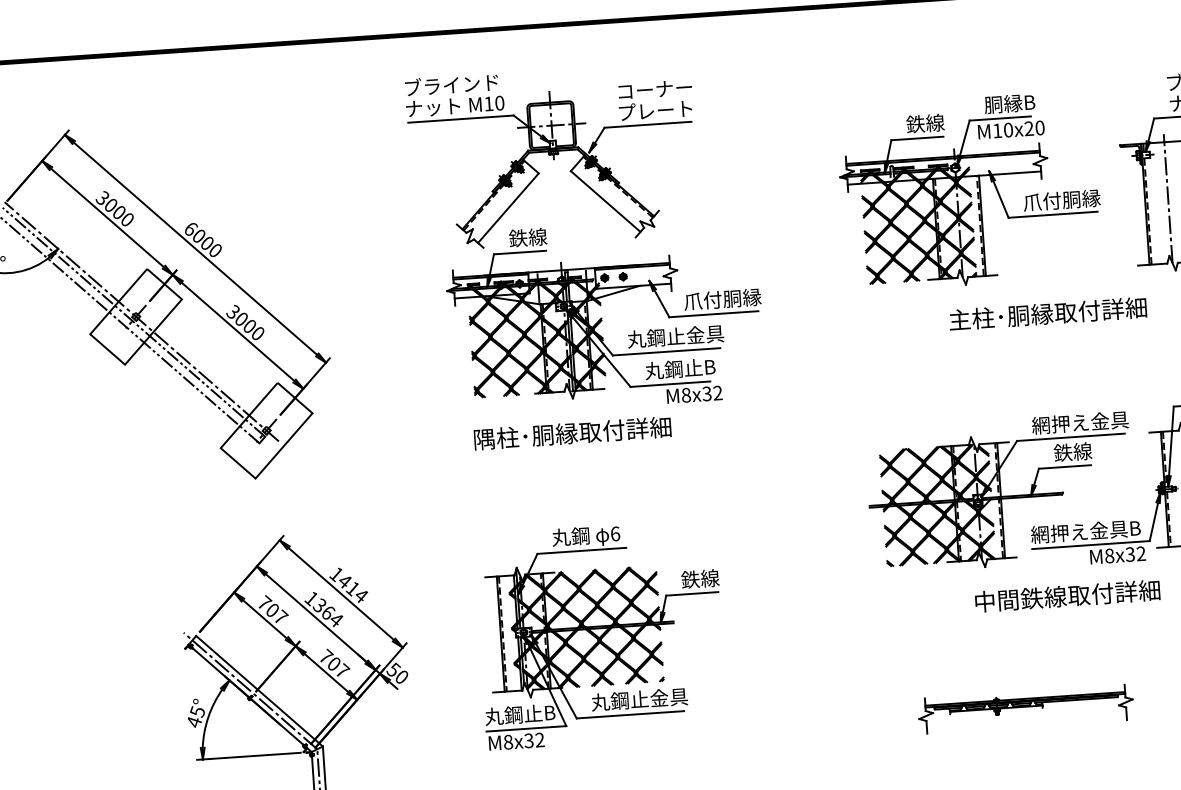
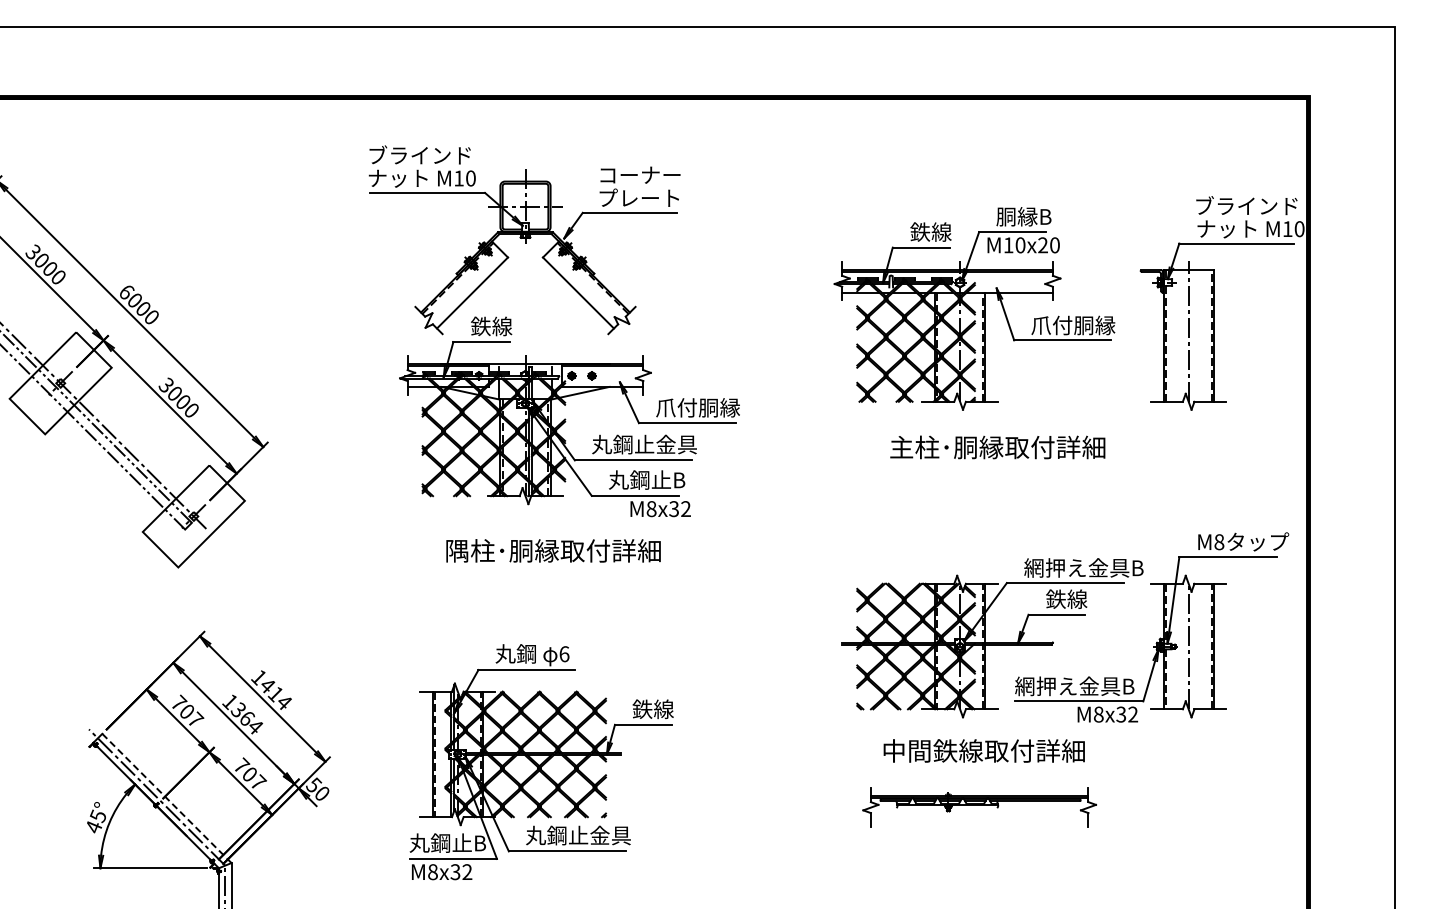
text: (1047, 313) -> (997, 447), moved
text: (1136, 419) -> (1137, 568), 網押え金具 -> 網押え金具B
text: (572, 432) -> (553, 550), moved
text: (1066, 595) -> (983, 750), moved
line: (260, 691) -> (167, 798), solid -> dashed
part: (1025, 709) -> (979, 807), moved

